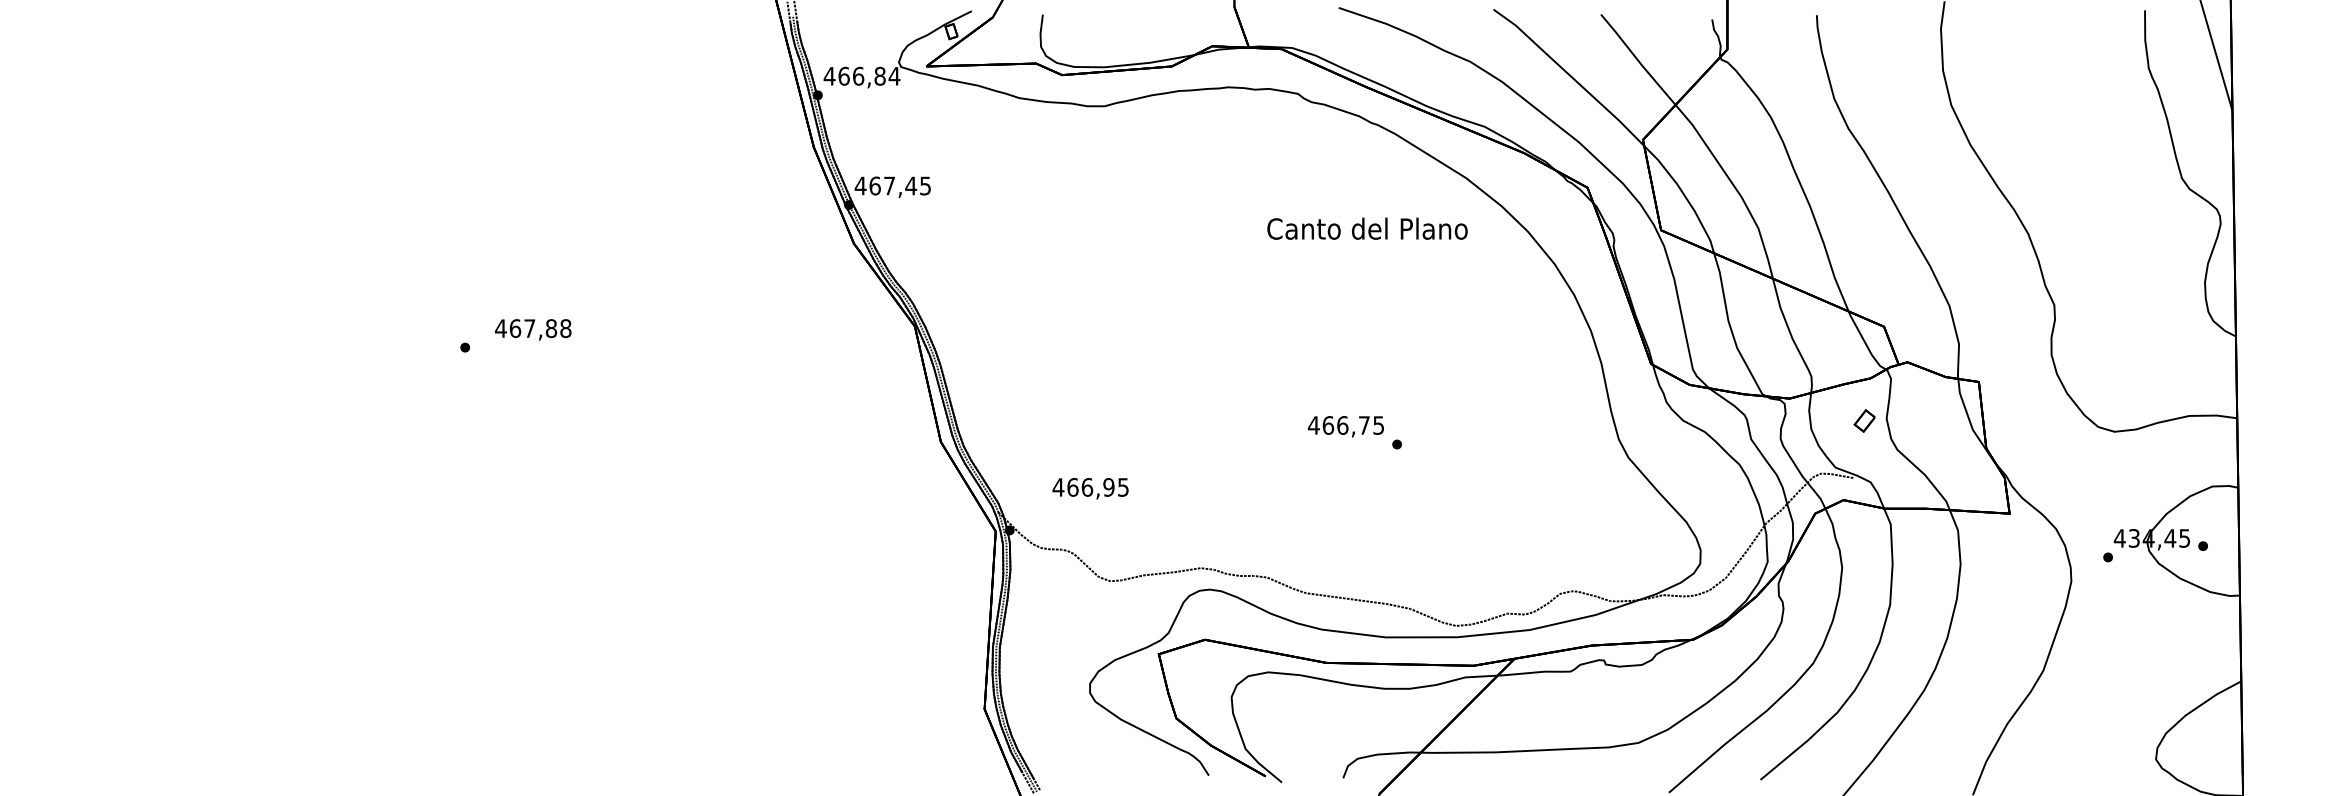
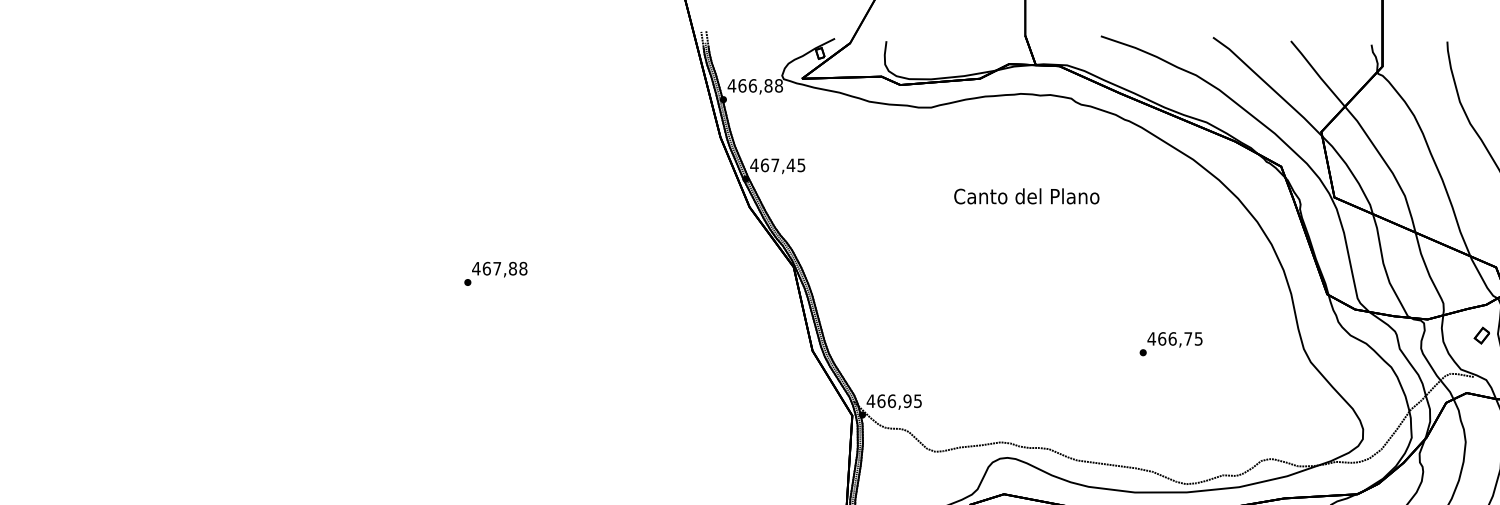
text: (894, 75) -> (778, 85), 466,84 -> 466,88
text: (1367, 228) -> (1026, 196), moved
text: (533, 329) -> (499, 269), moved
text: (1345, 426) -> (1174, 339), moved
text: (1090, 488) -> (894, 401), moved

